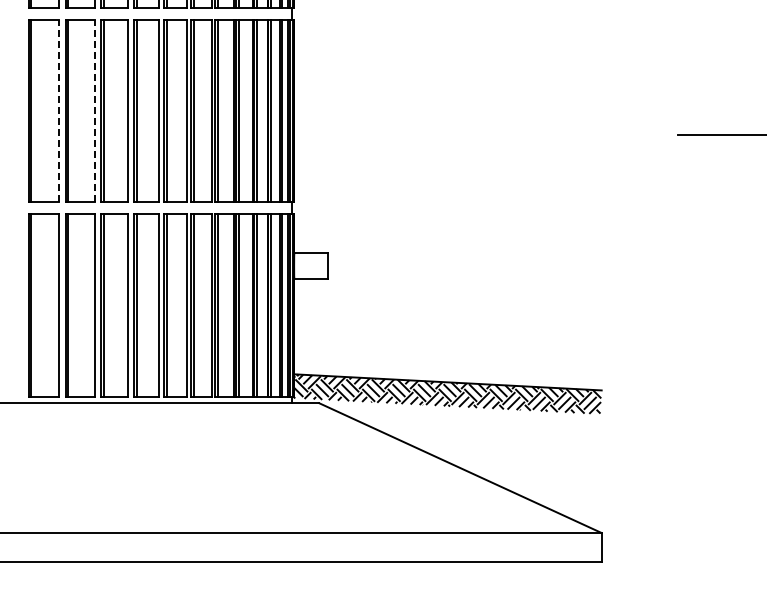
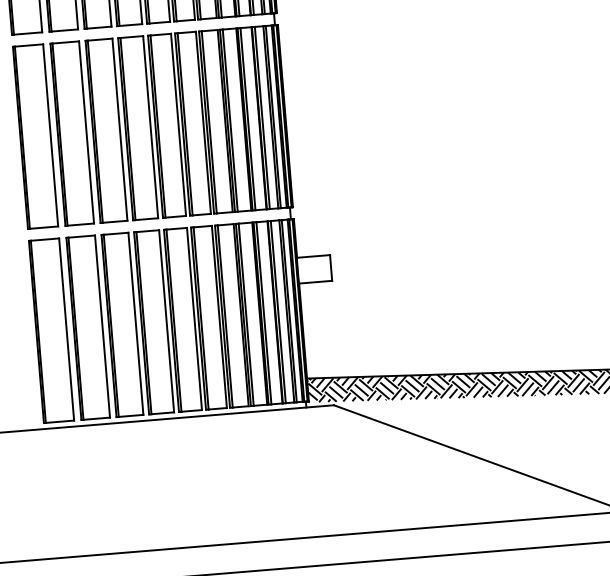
line: (58, 110) -> (50, 134), dashed -> solid
line: (94, 110) -> (86, 131), dashed -> solid

